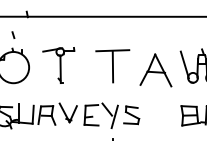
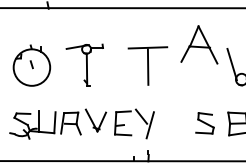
line: (13, 35) -> (31, 64), moved
part: (156, 70) -> (199, 44), moved
part: (131, 115) -> (204, 123), moved

